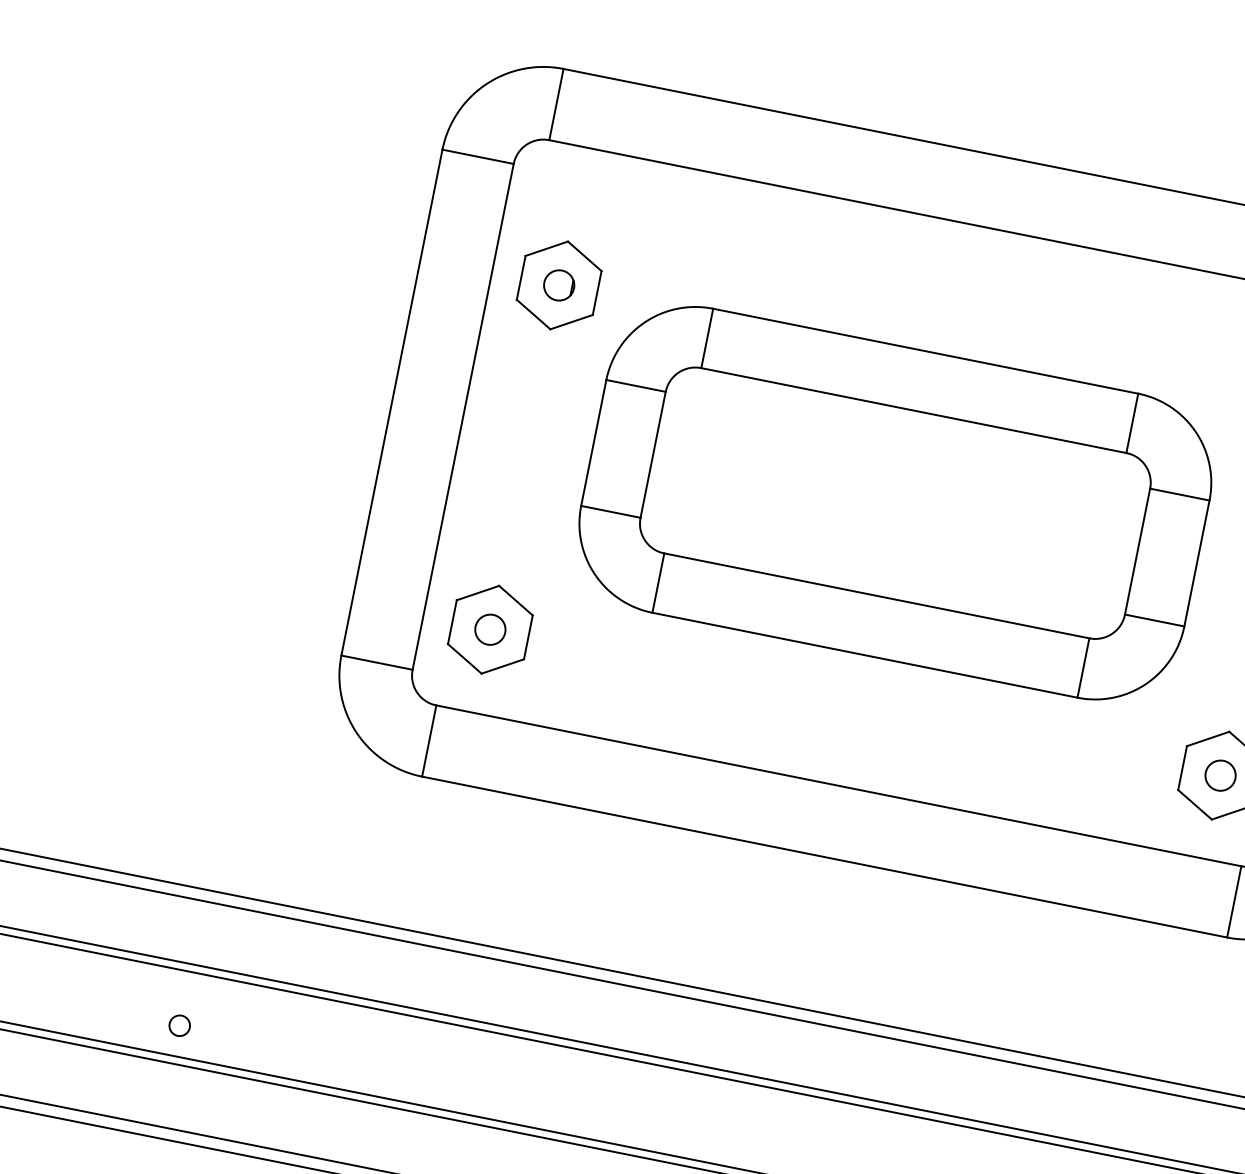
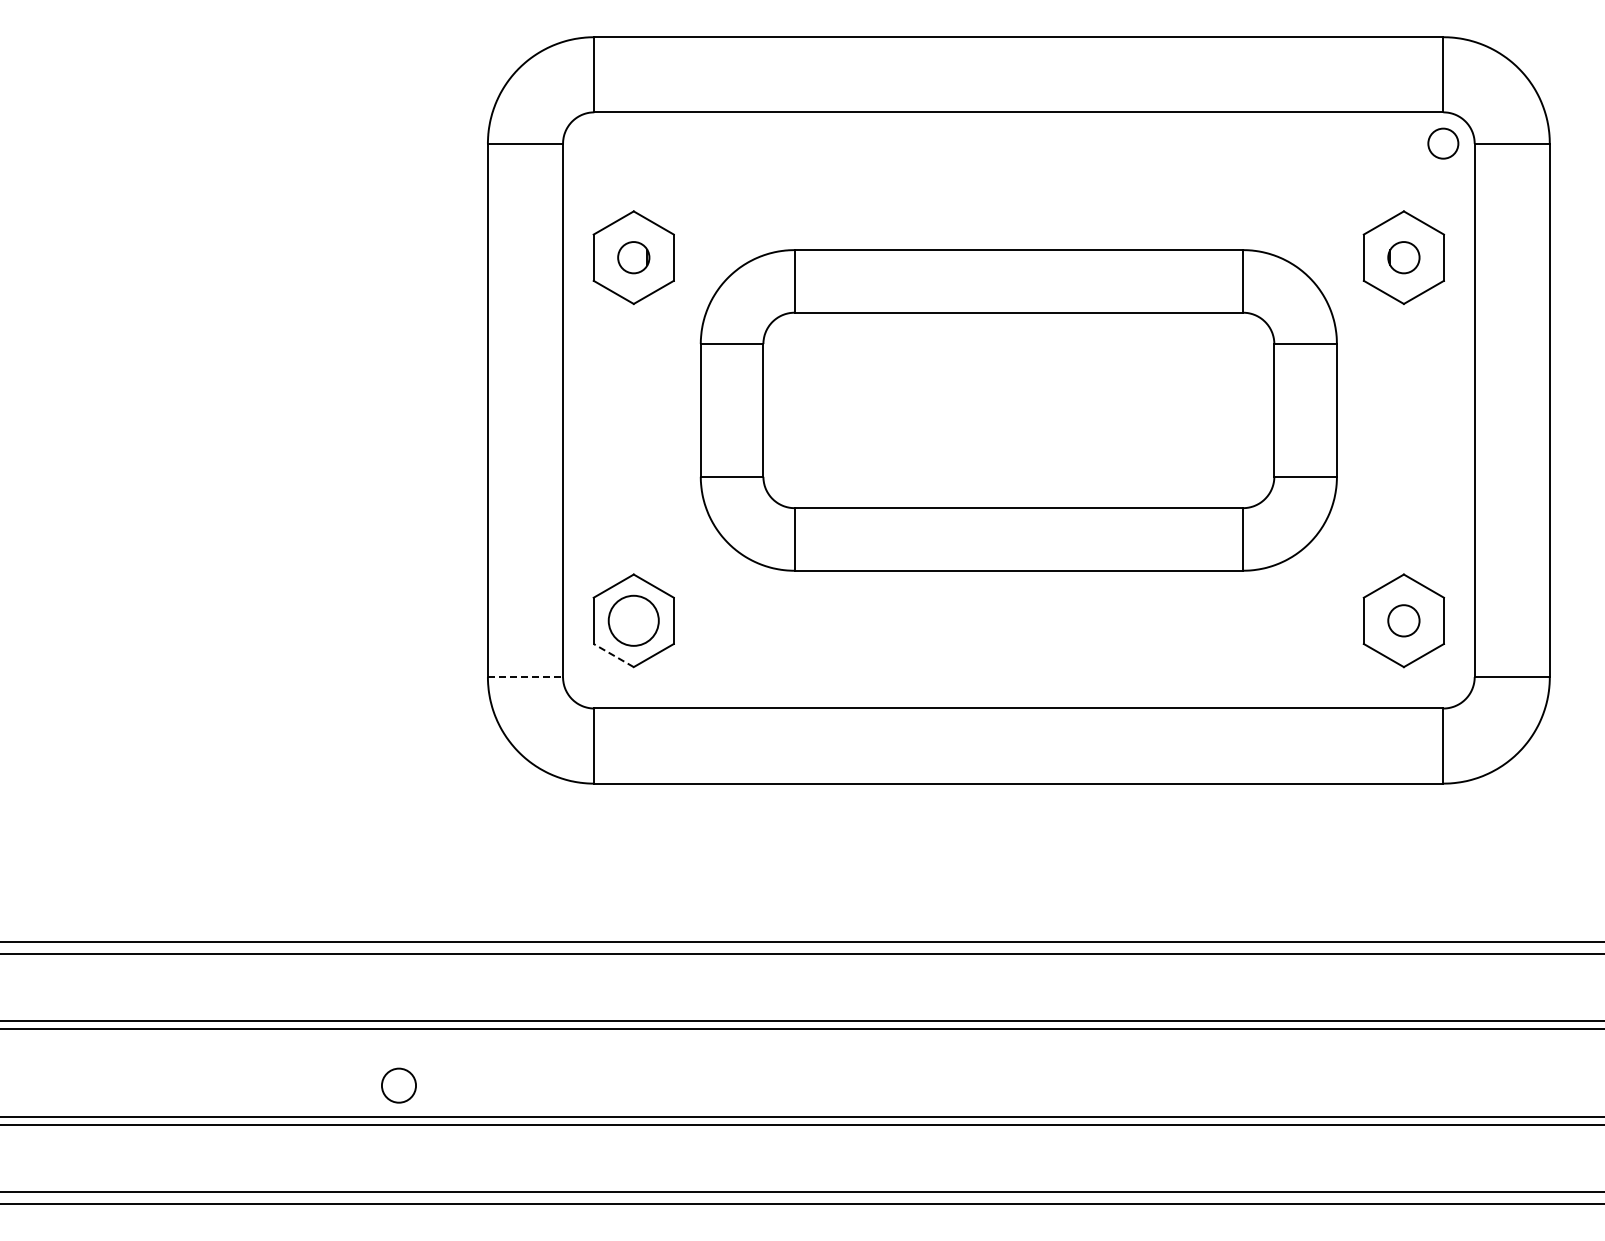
circle: (490, 629) -> (633, 620), size x1.6
line: (464, 658) -> (613, 655), solid -> dashed
line: (376, 662) -> (525, 677), solid -> dashed
circle: (179, 1024) -> (398, 1084), size x1.6

